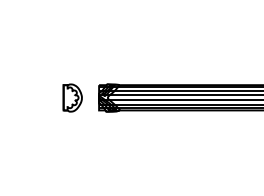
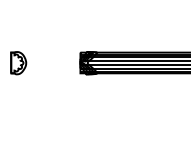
part: (72, 97) -> (18, 62), moved

